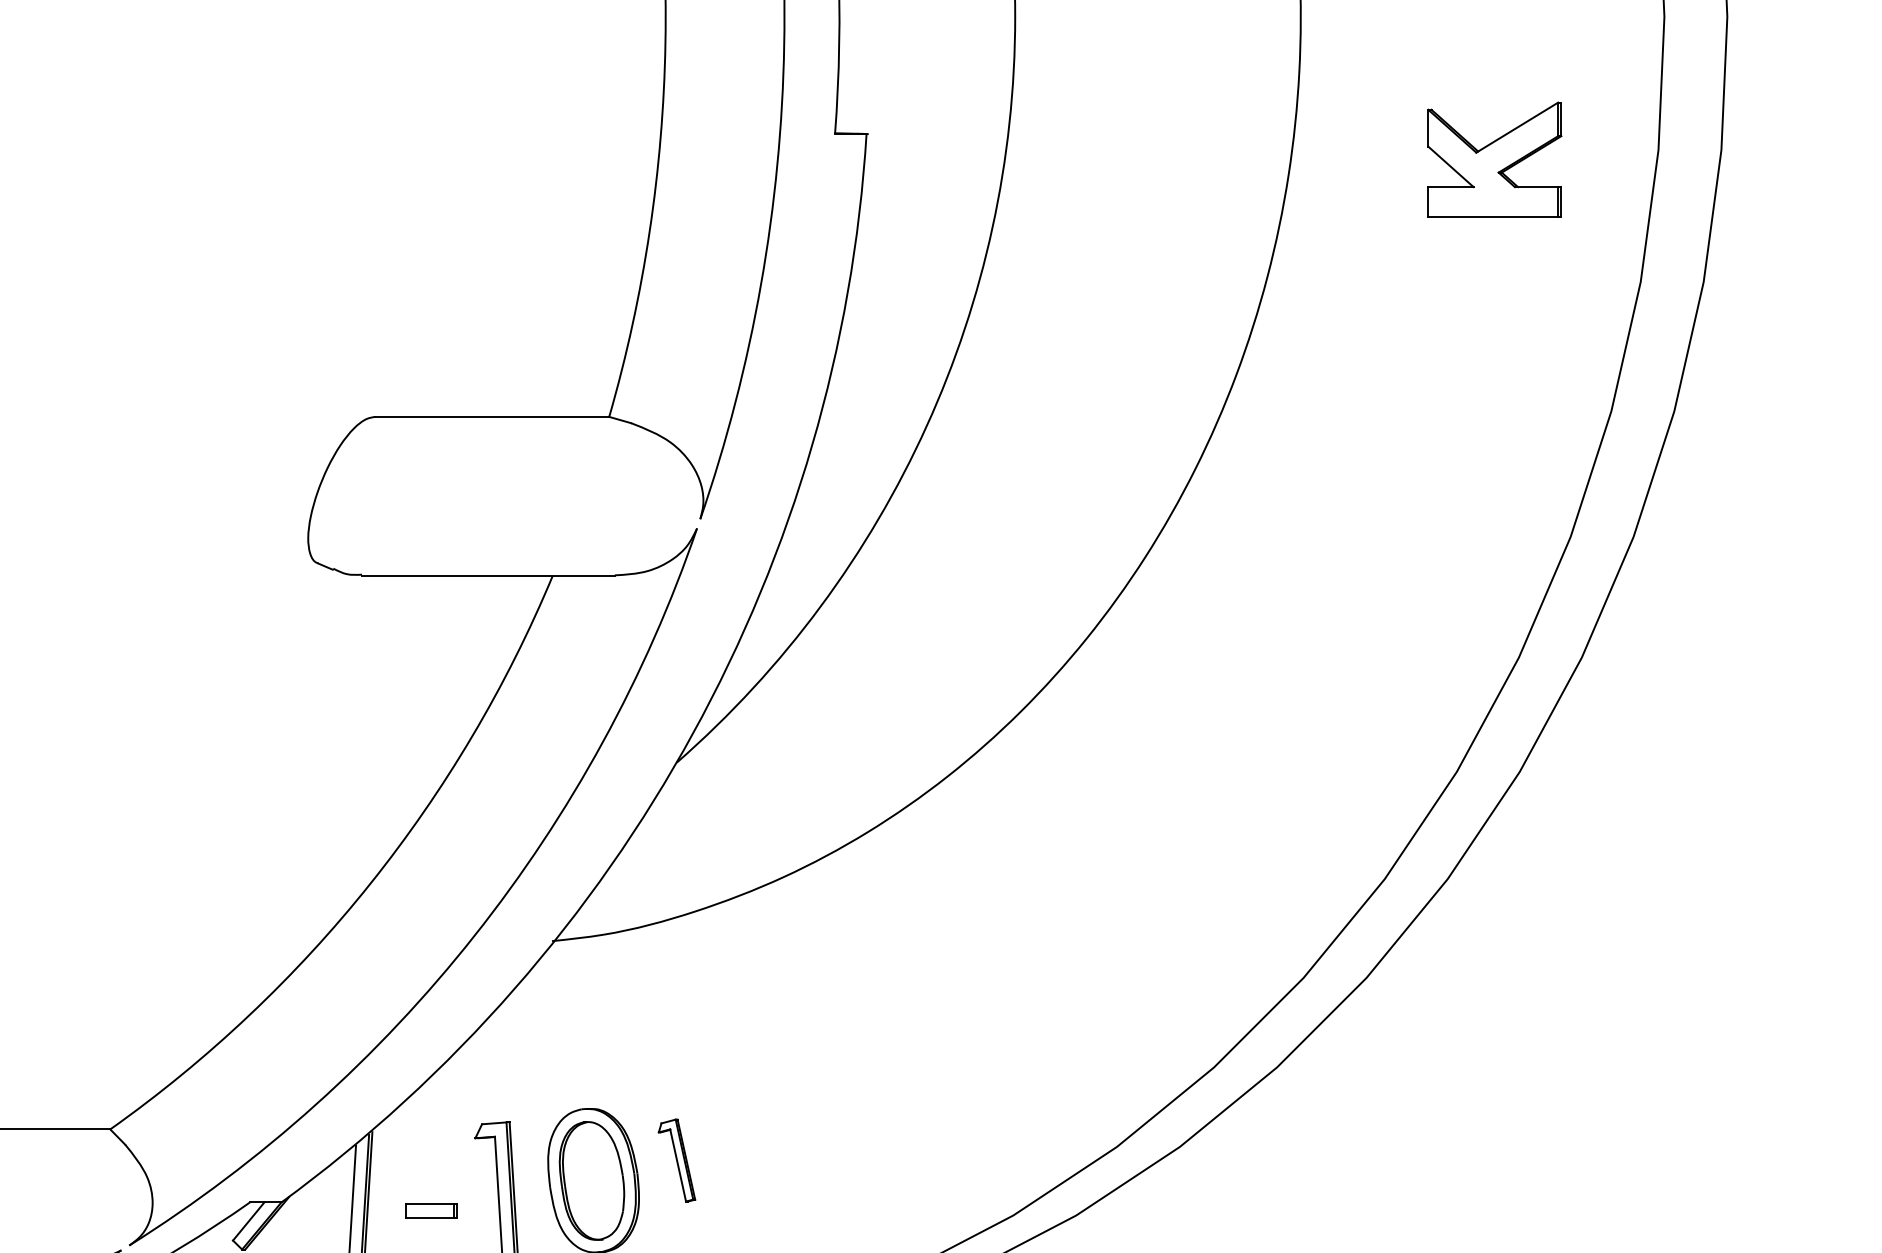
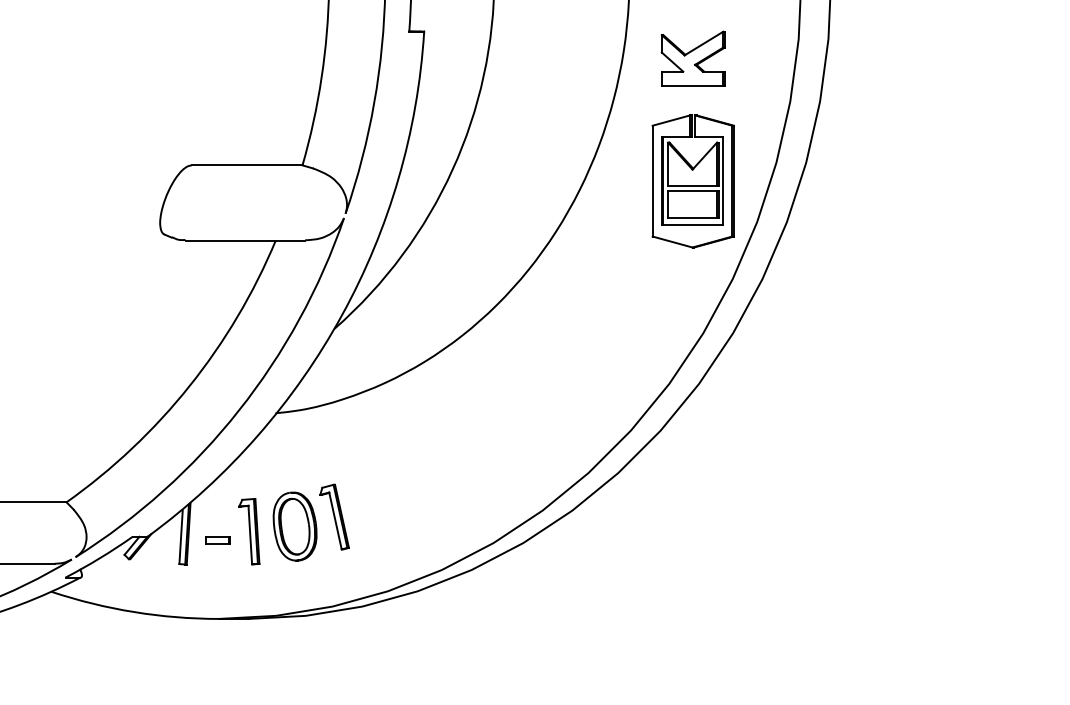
part: (1493, 159) -> (692, 58), moved
part: (1433, 450) -> (692, 181), added
part: (676, 1159) -> (334, 516), size x1.67

